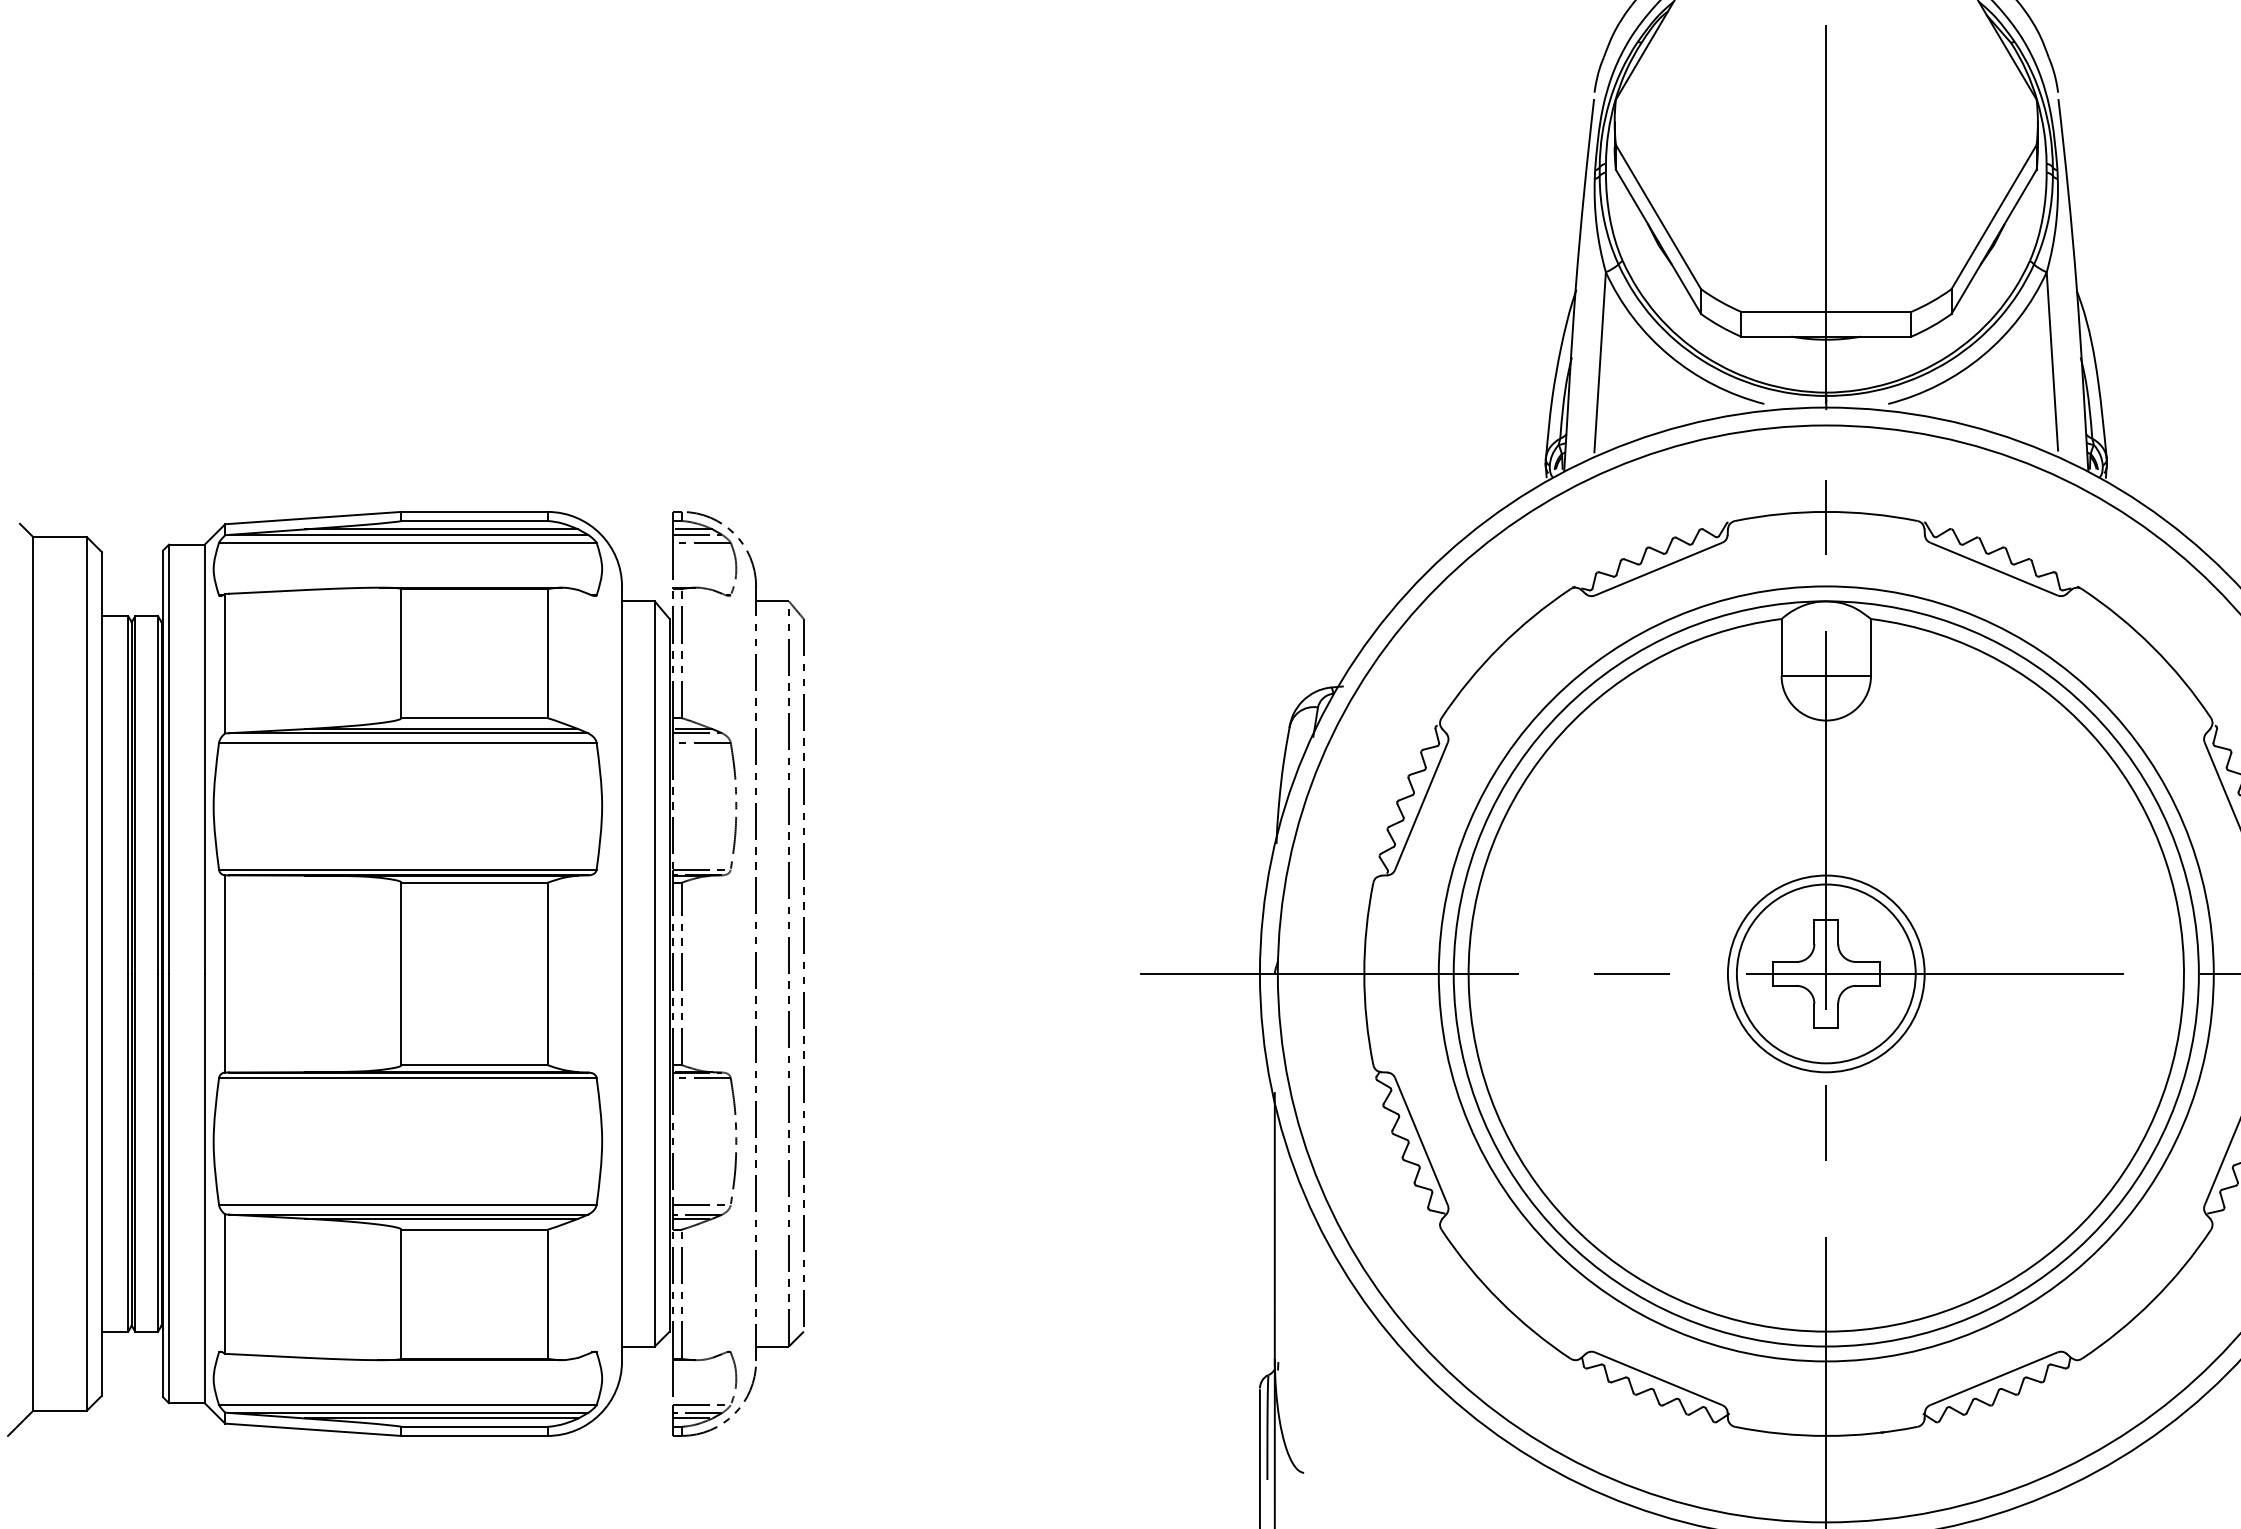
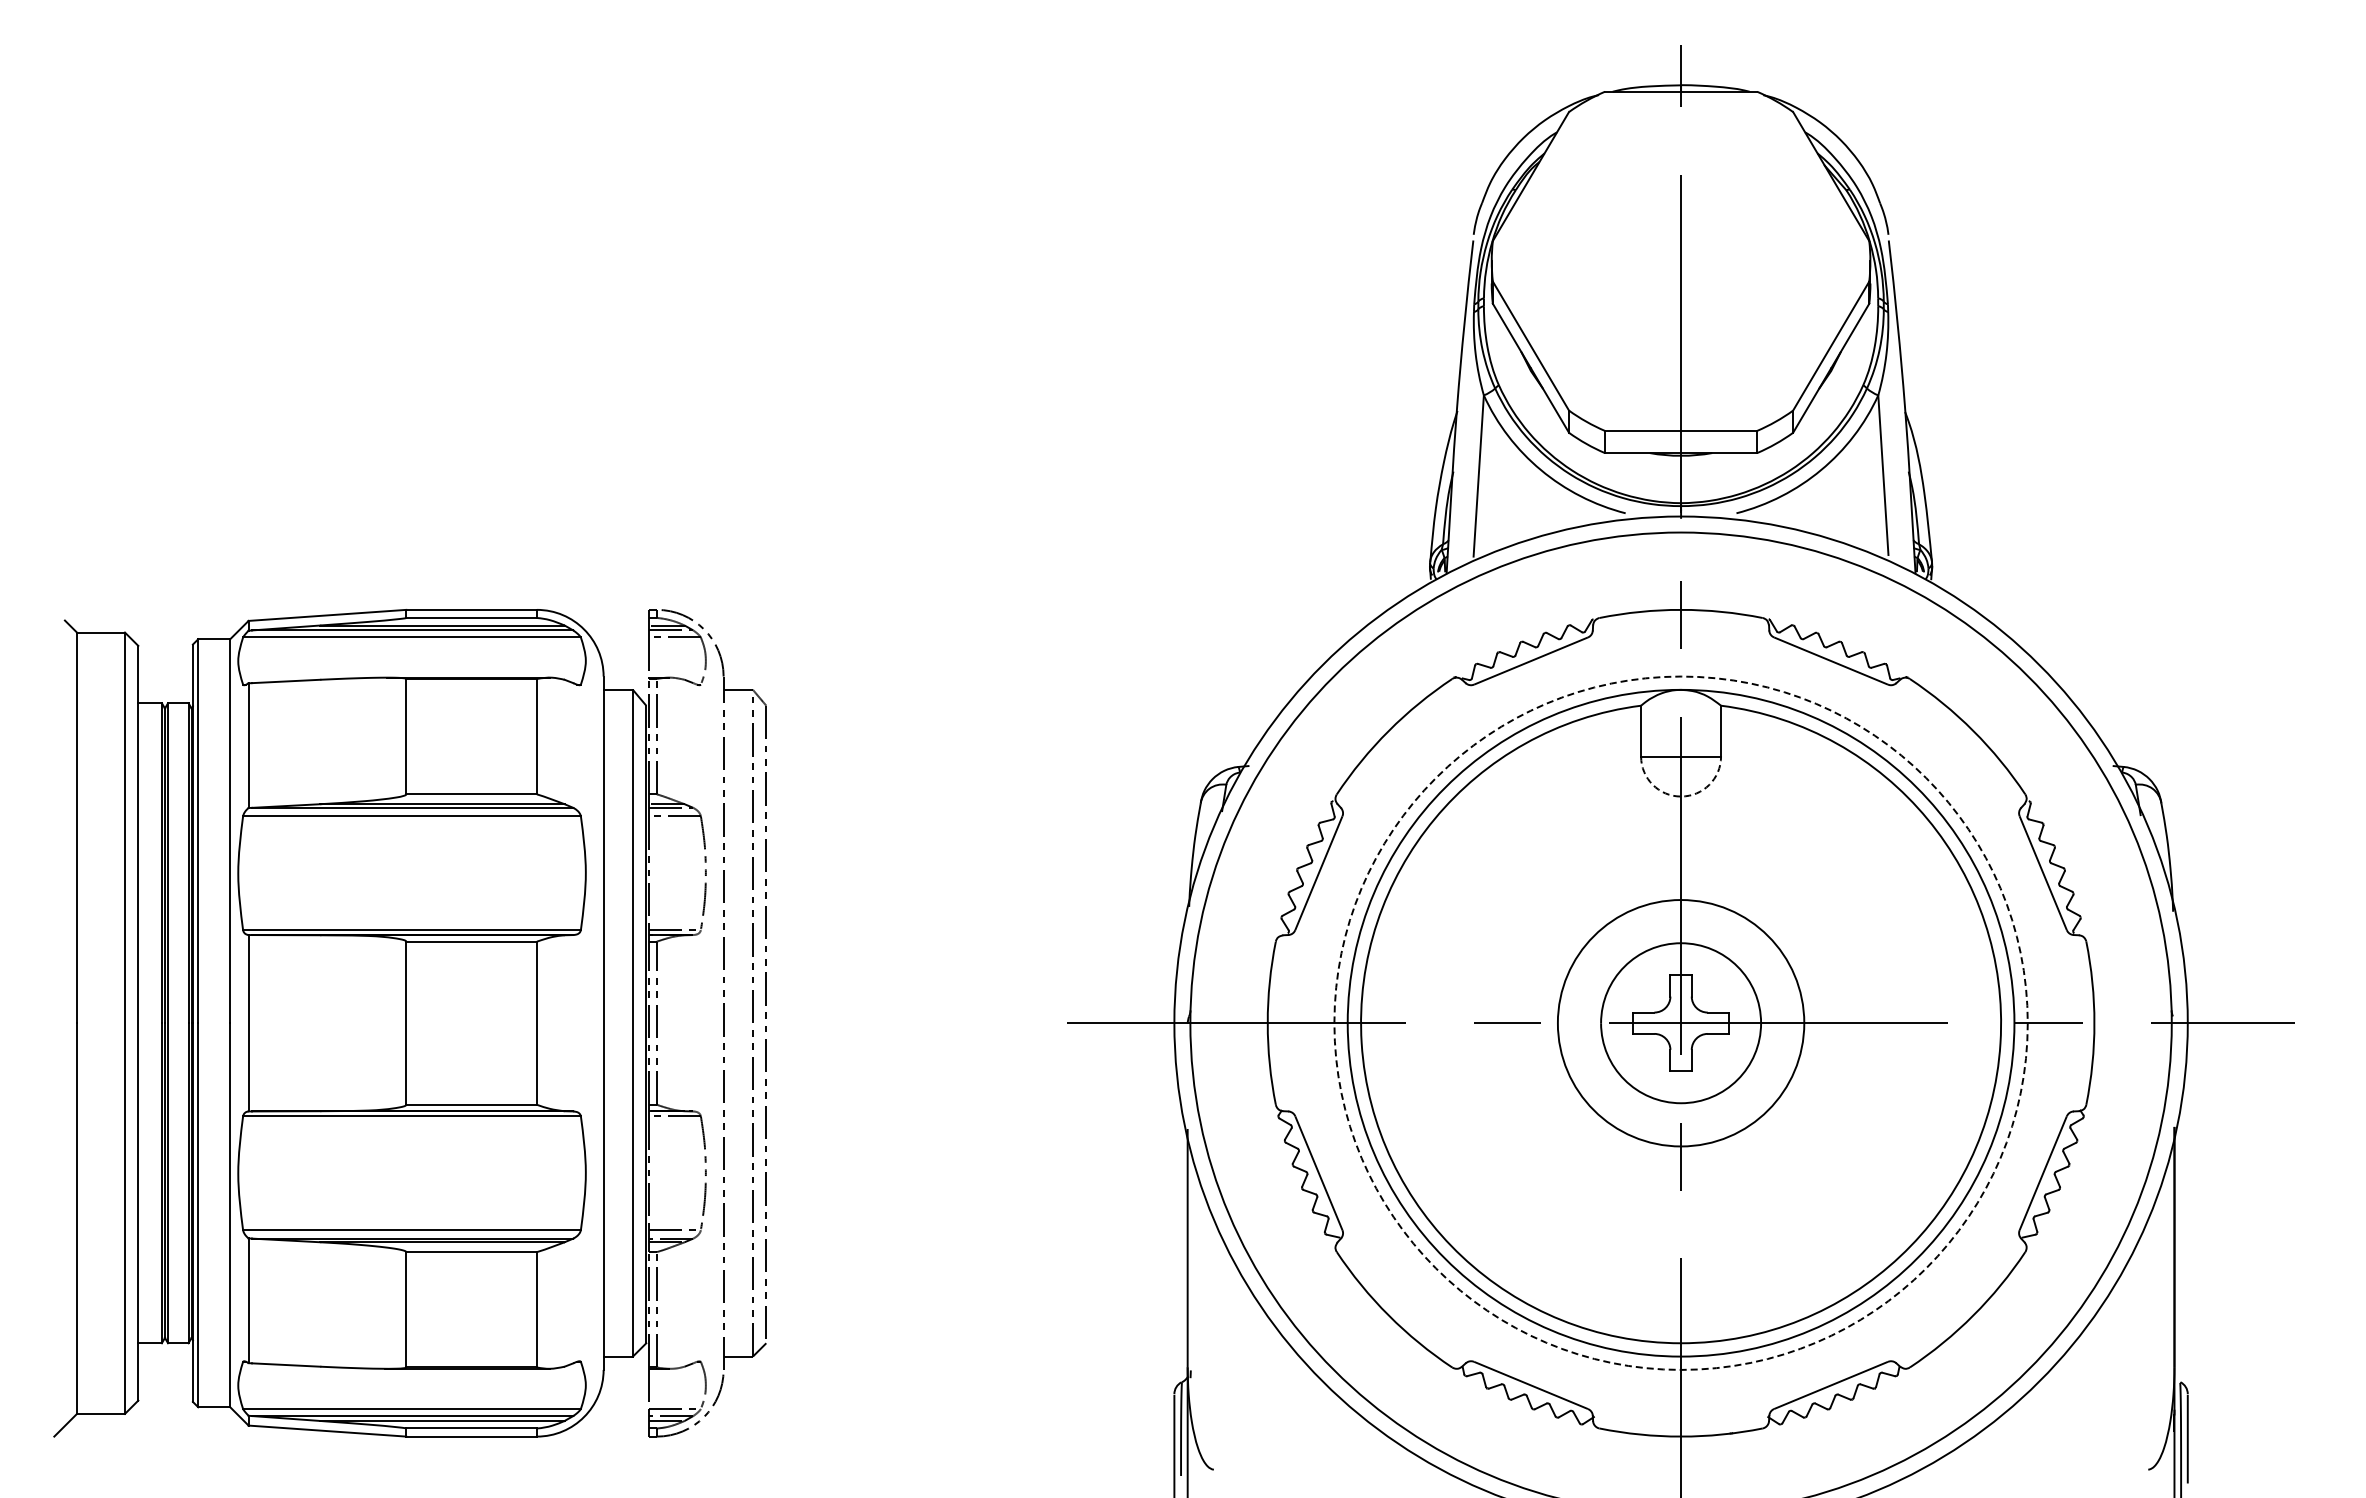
arc: (1826, 720) -> (1681, 796), solid -> dashed
circle: (1825, 973) -> (1680, 1022), solid -> dashed
circle: (1826, 974) -> (1681, 1023), size x1.4

